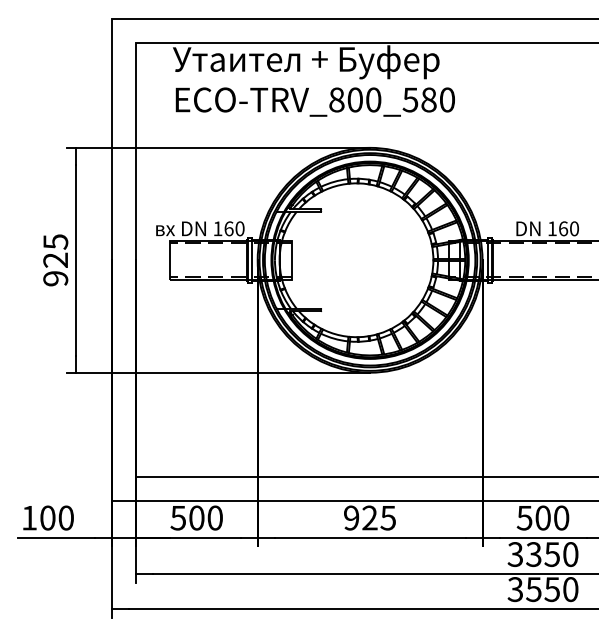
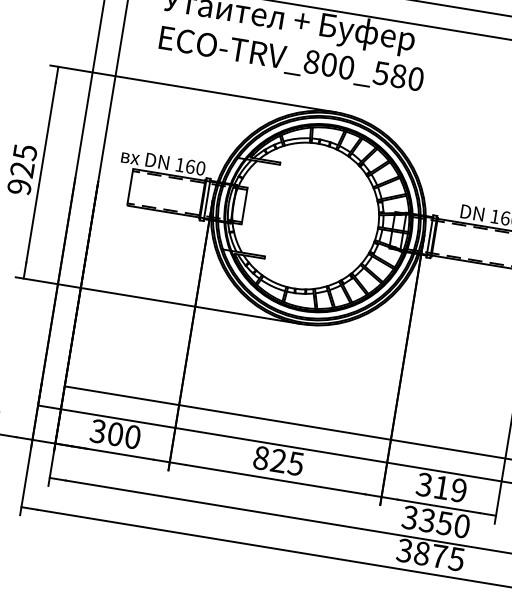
text: (178, 517) -> (98, 430), 500 -> 300
text: (351, 517) -> (261, 457), 925 -> 825
text: (543, 517) -> (442, 487), 500 -> 319
text: (552, 589) -> (439, 556), 3550 -> 3875

